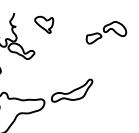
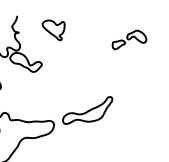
part: (106, 32) -> (129, 39), size x0.7

